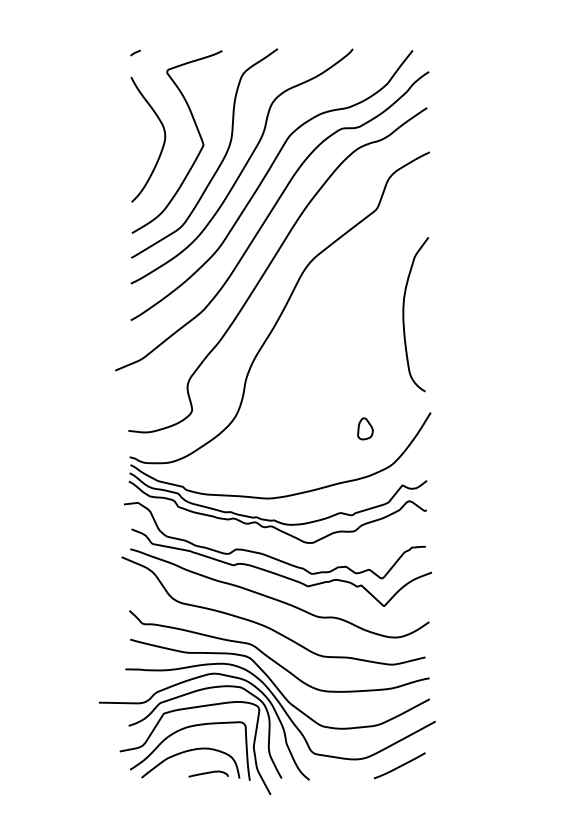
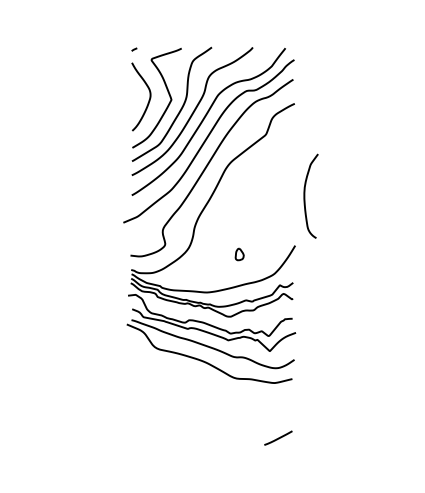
curve: (405, 313) -> (305, 195), moved
part: (365, 428) -> (239, 254), moved
part: (267, 702) -> (206, 403), removed

